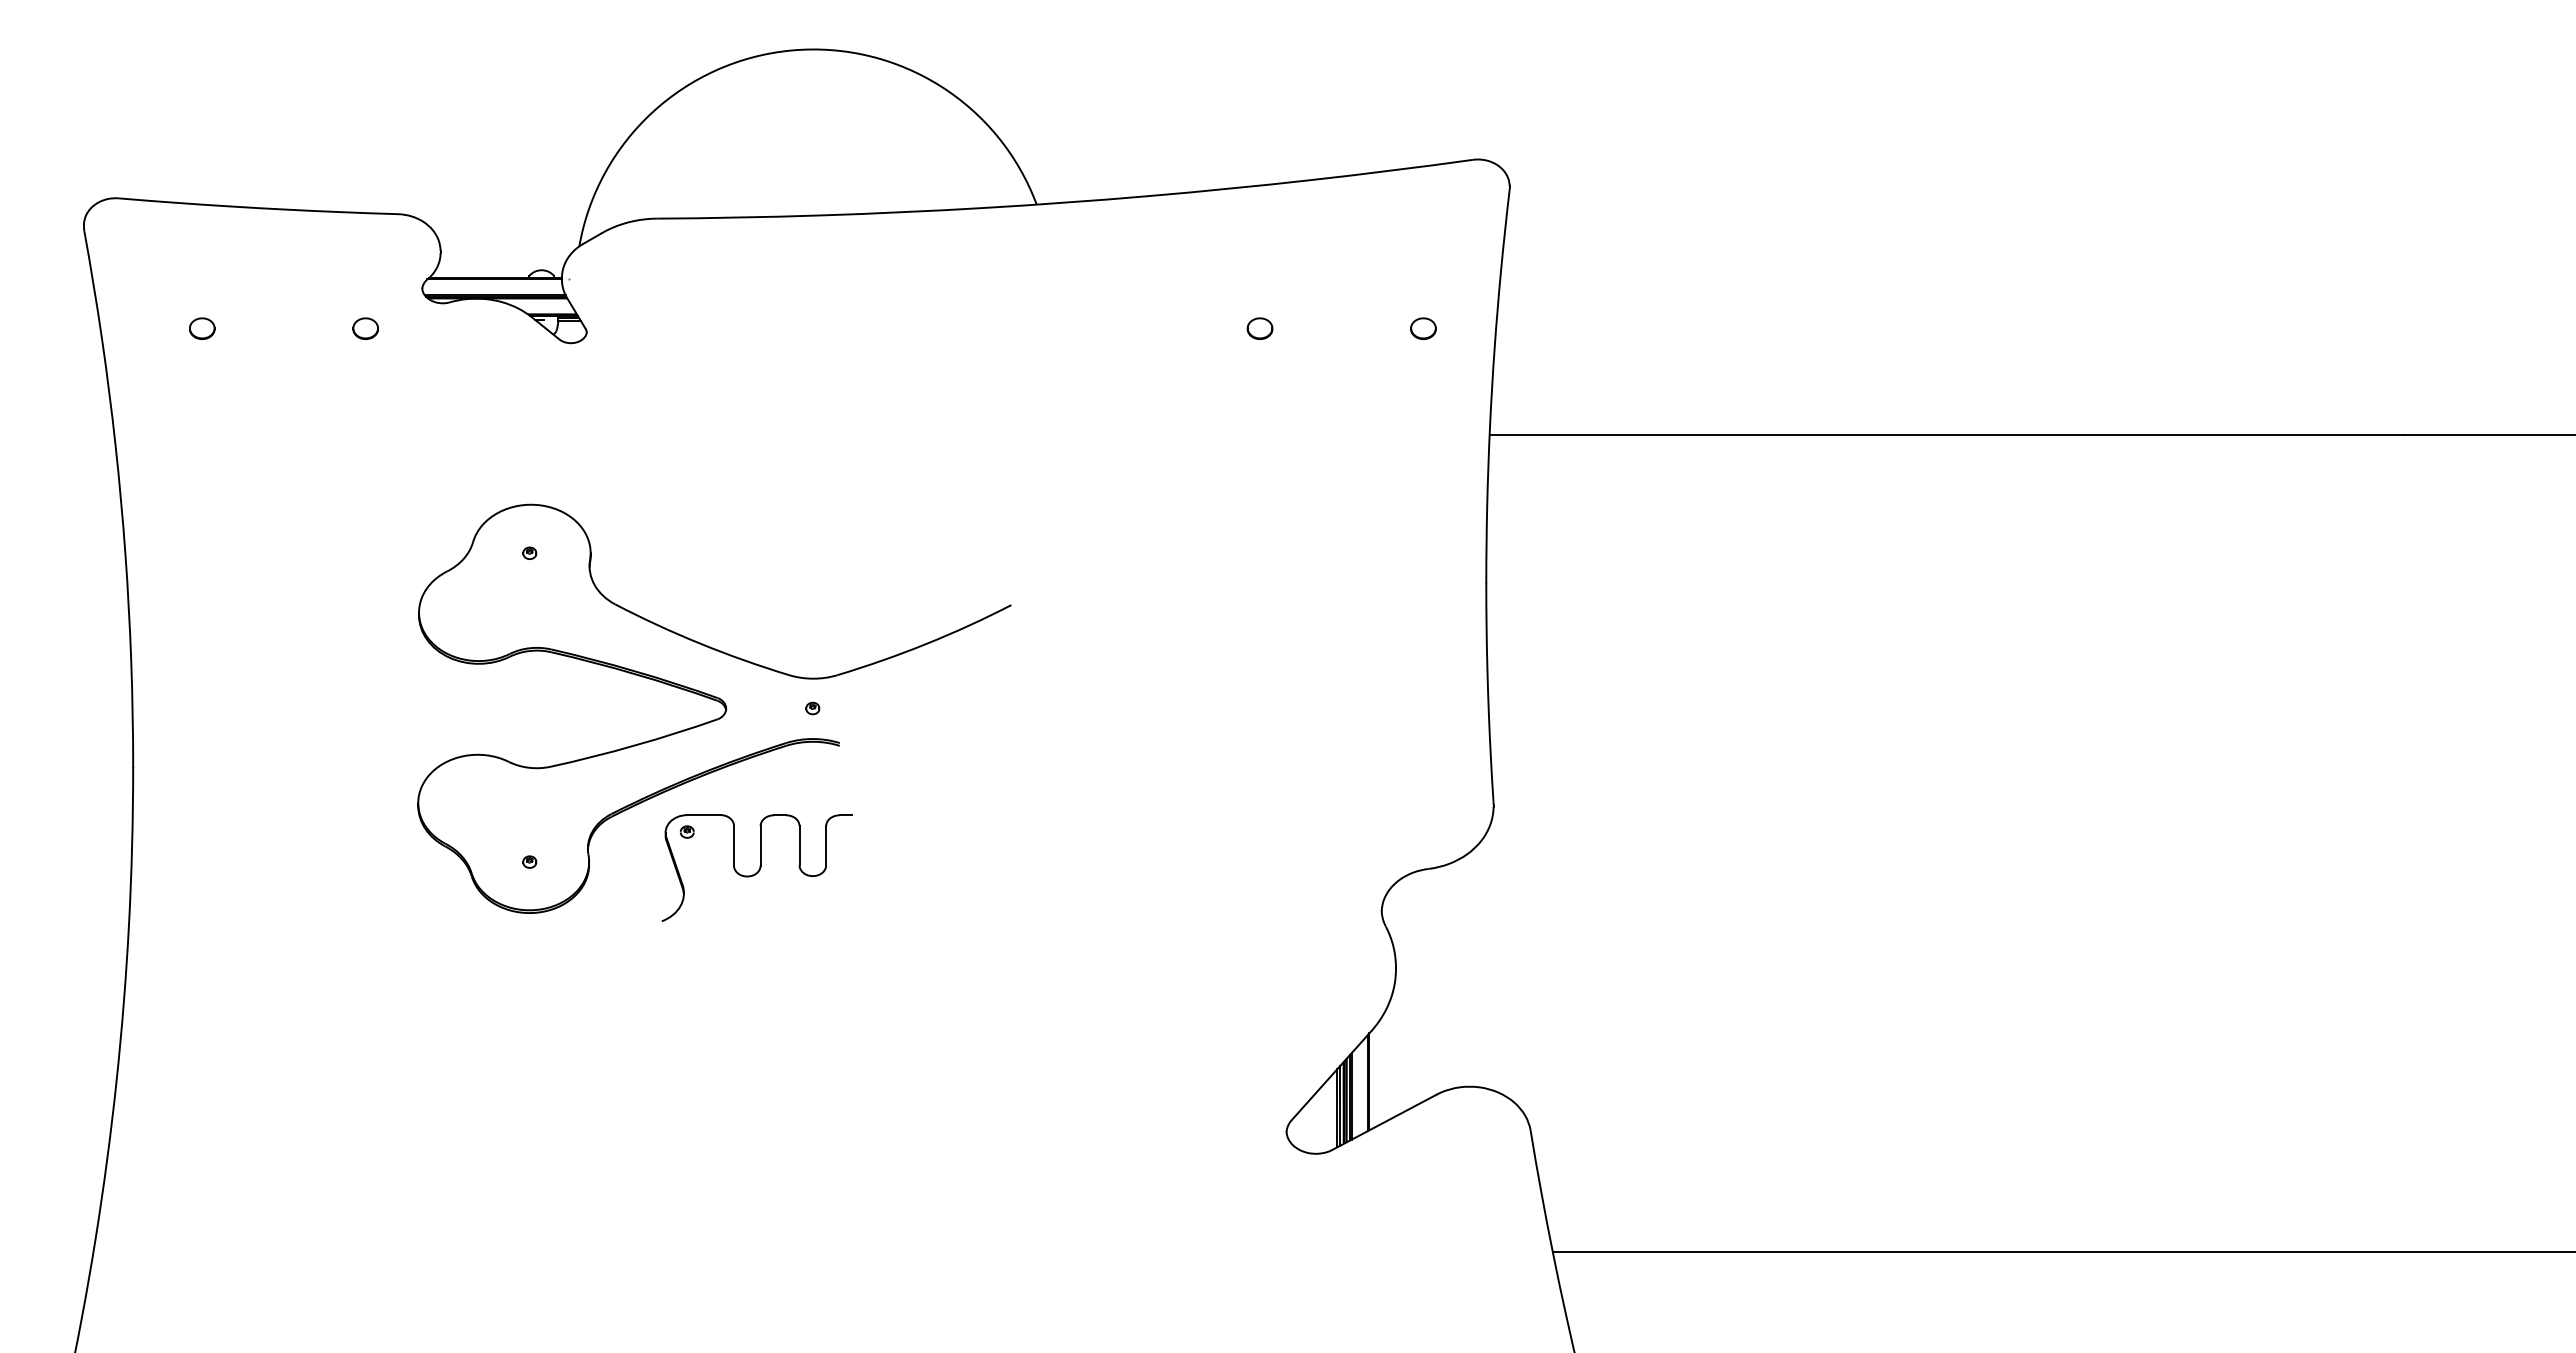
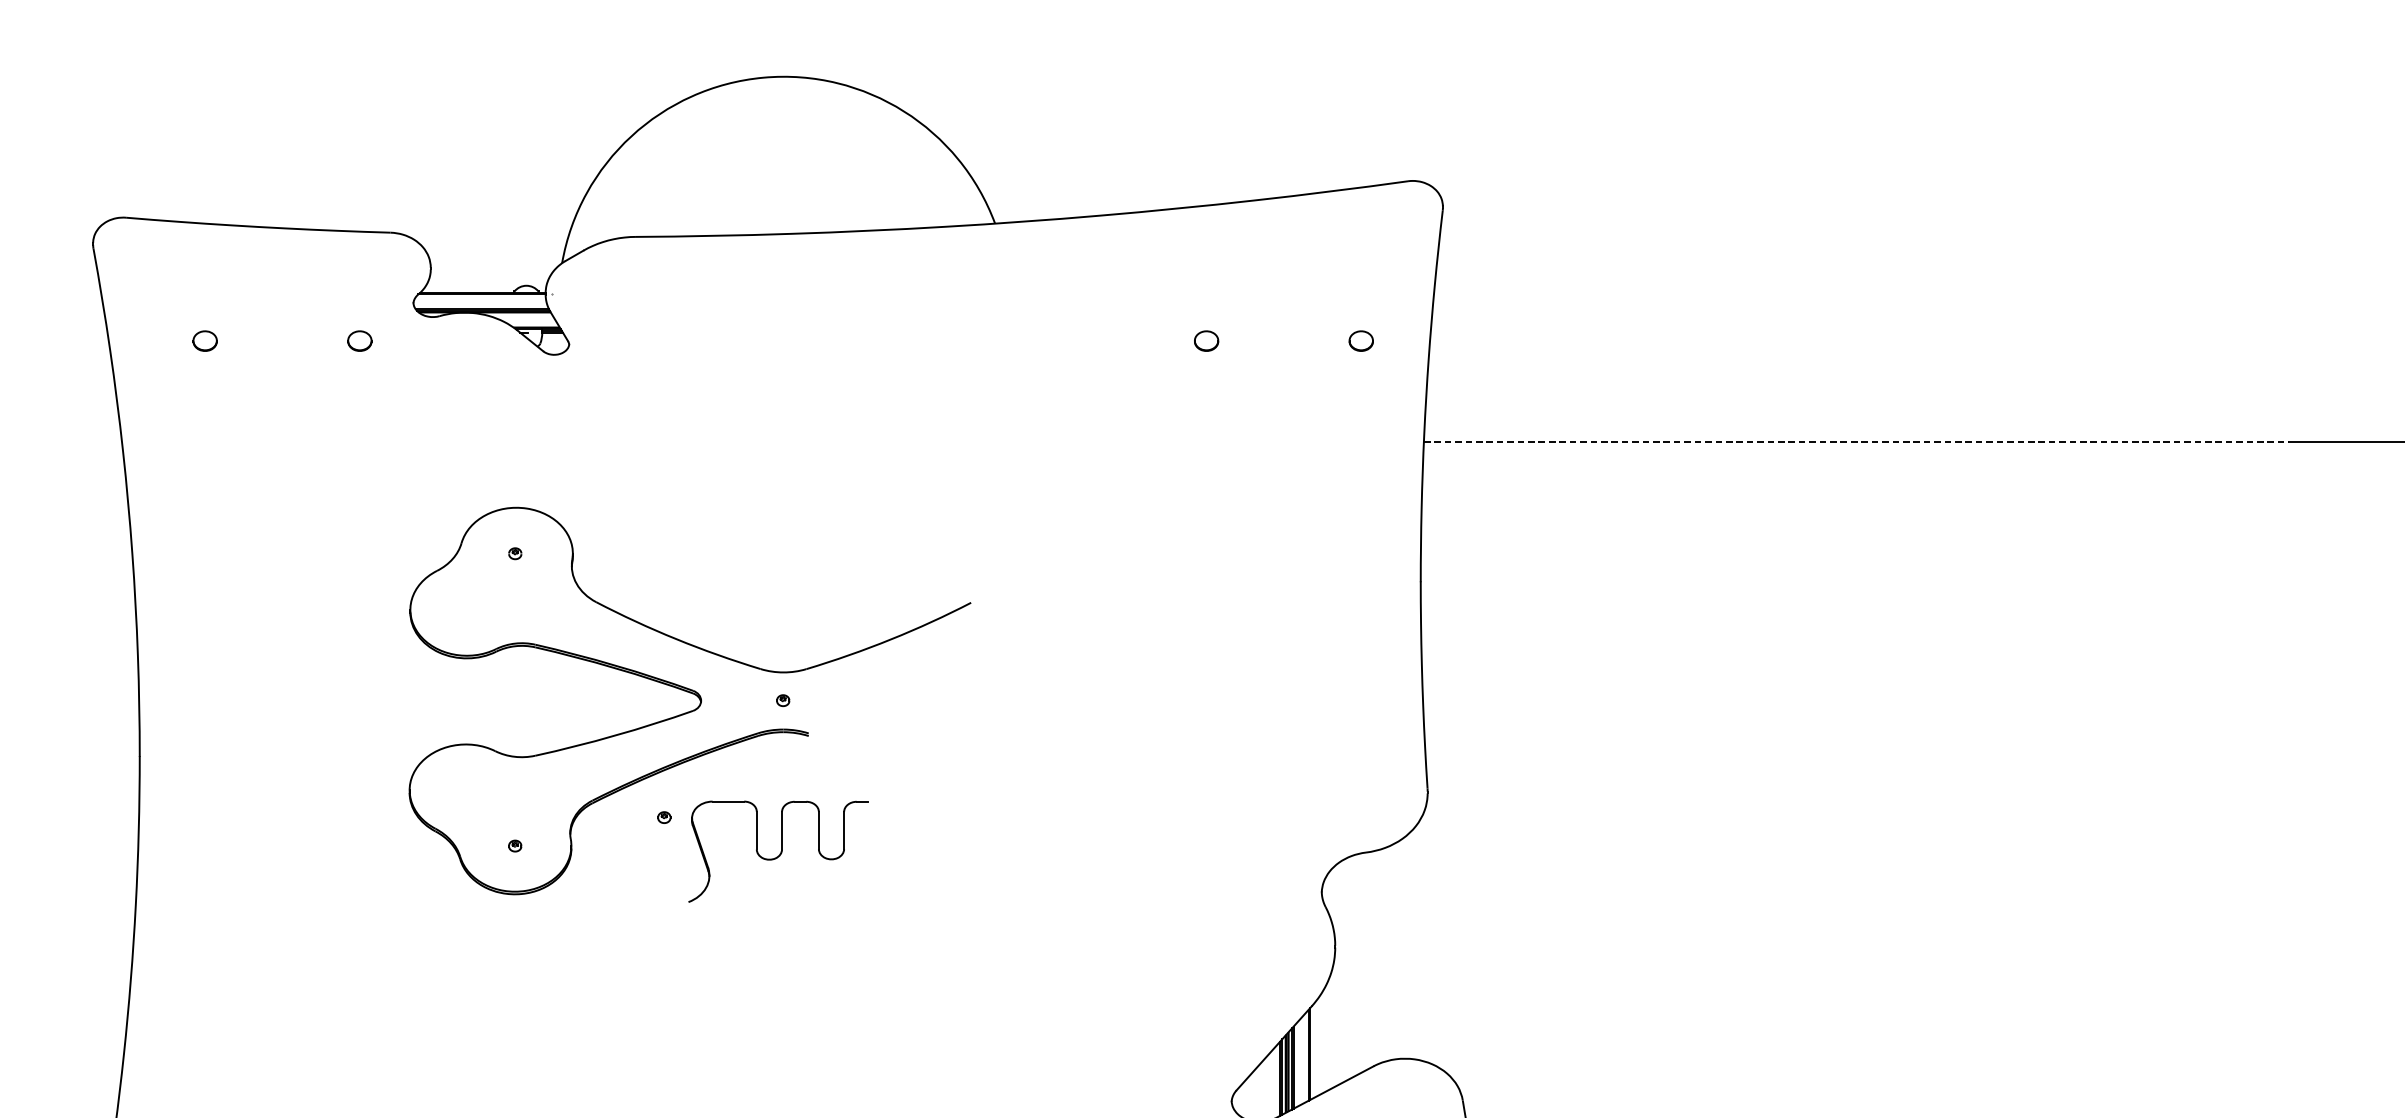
line: (1947, 435) -> (1857, 442), solid -> dashed
part: (756, 867) -> (778, 851), moved

